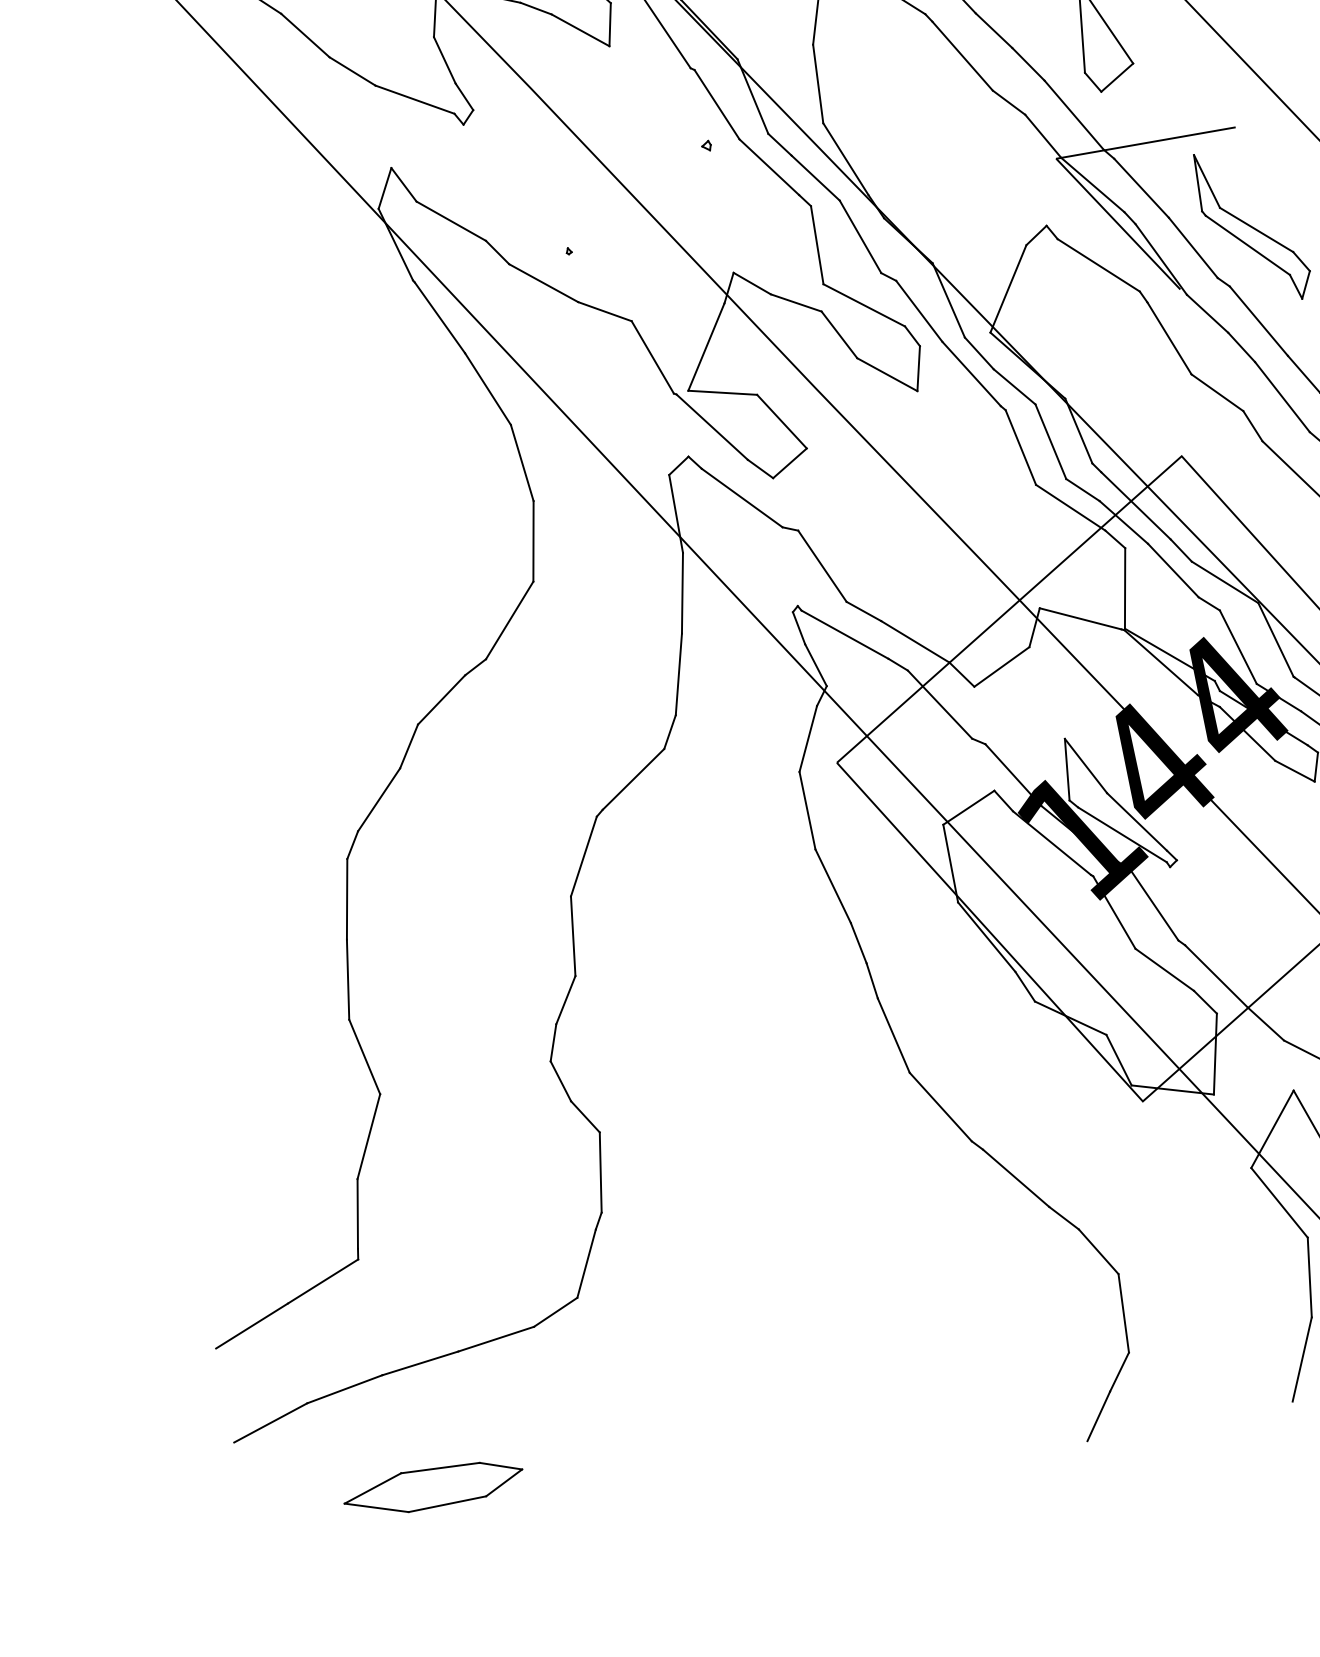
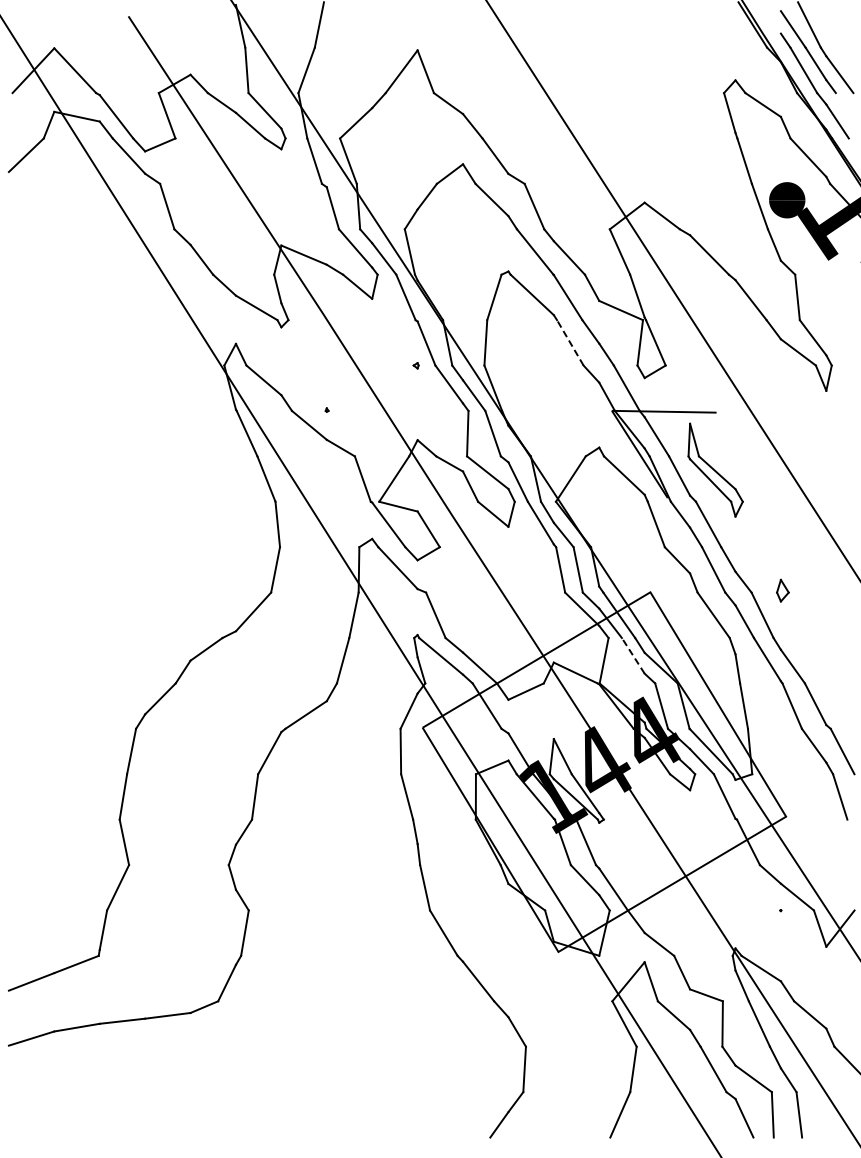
line: (962, 55) -> (570, 342), solid -> dashed
line: (1173, 569) -> (633, 655), solid -> dashed
part: (433, 1487) -> (116, 1092), removed

